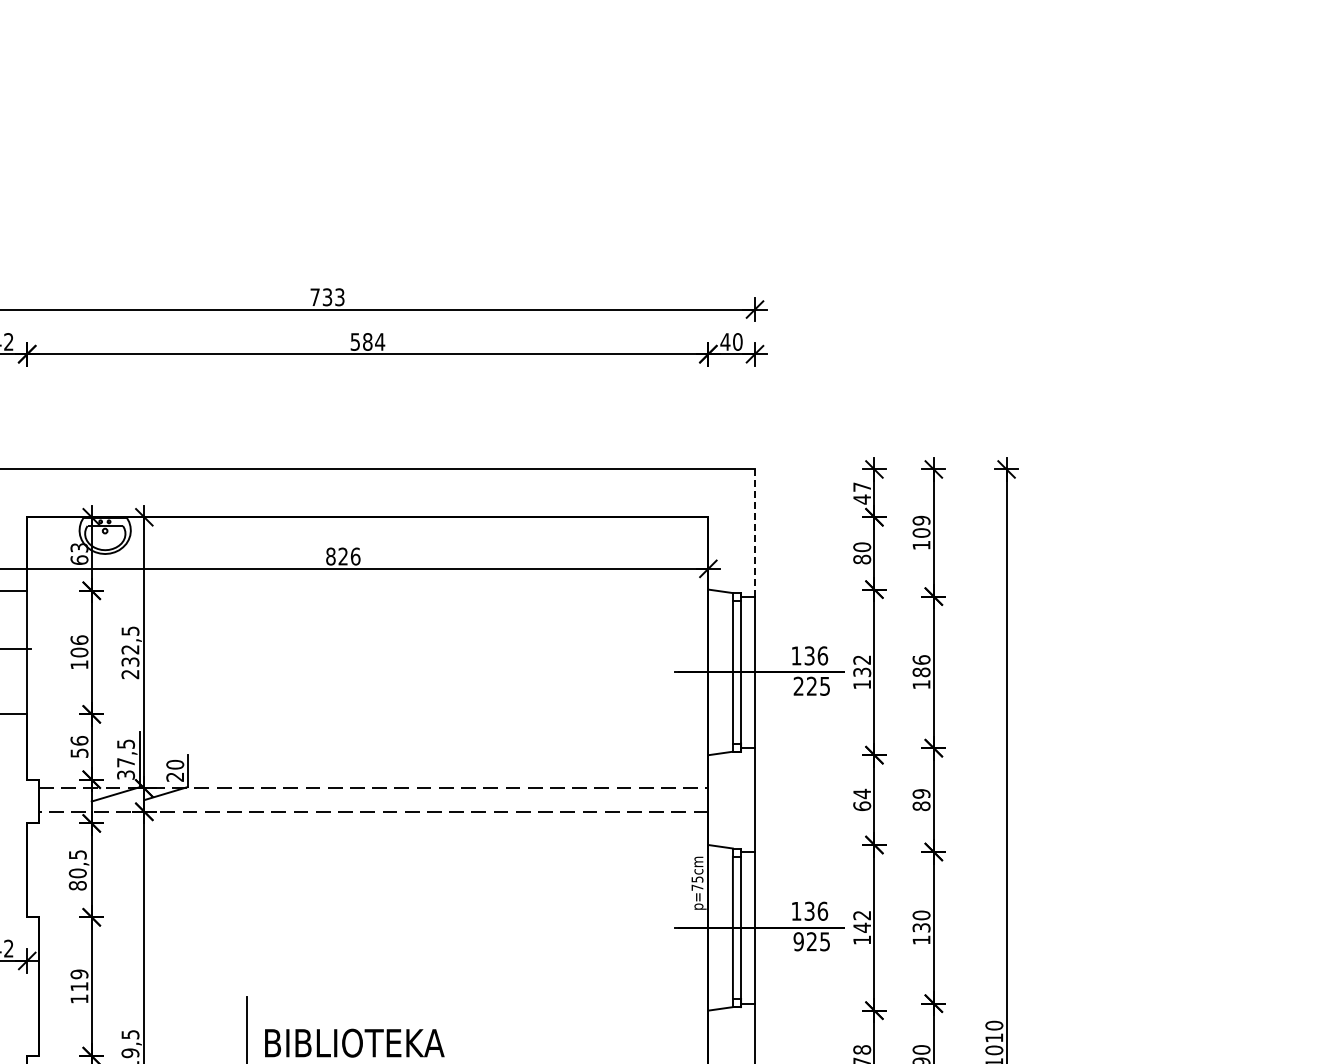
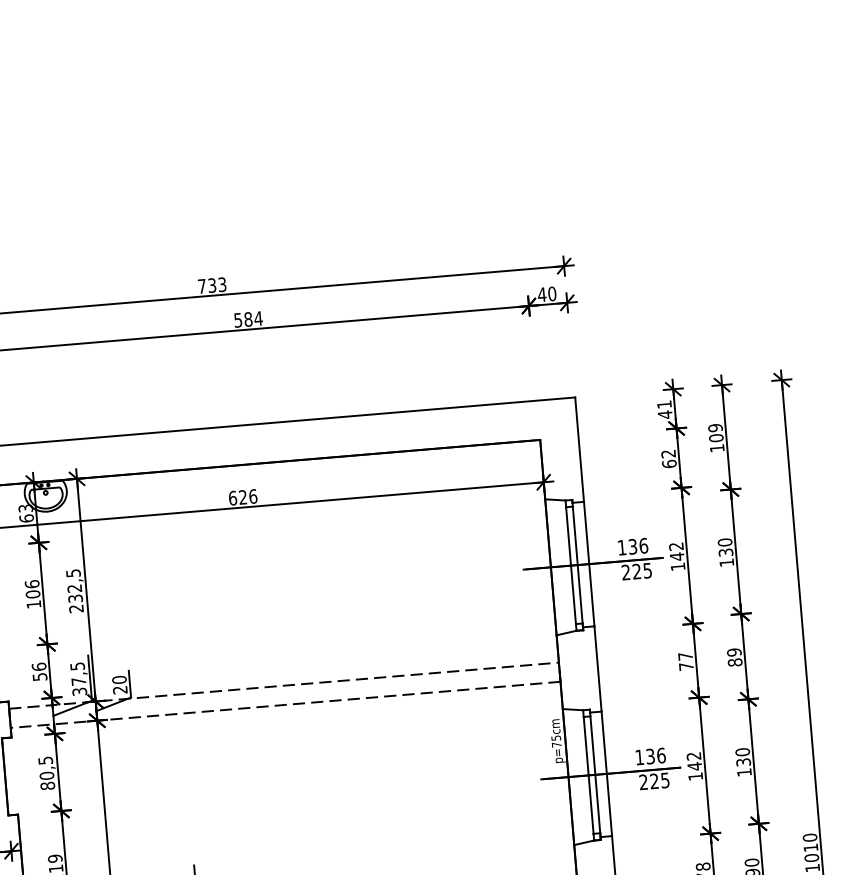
text: (861, 486) -> (663, 404), 47 -> 41
line: (755, 533) -> (580, 450), dashed -> solid
text: (862, 553) -> (669, 459), 80 -> 62
text: (330, 556) -> (232, 498), 826 -> 626
text: (921, 666) -> (725, 547), 186 -> 130
text: (862, 672) -> (677, 556), 132 -> 142
text: (862, 799) -> (686, 661), 64 -> 77
text: (798, 941) -> (643, 782), 925 -> 225

